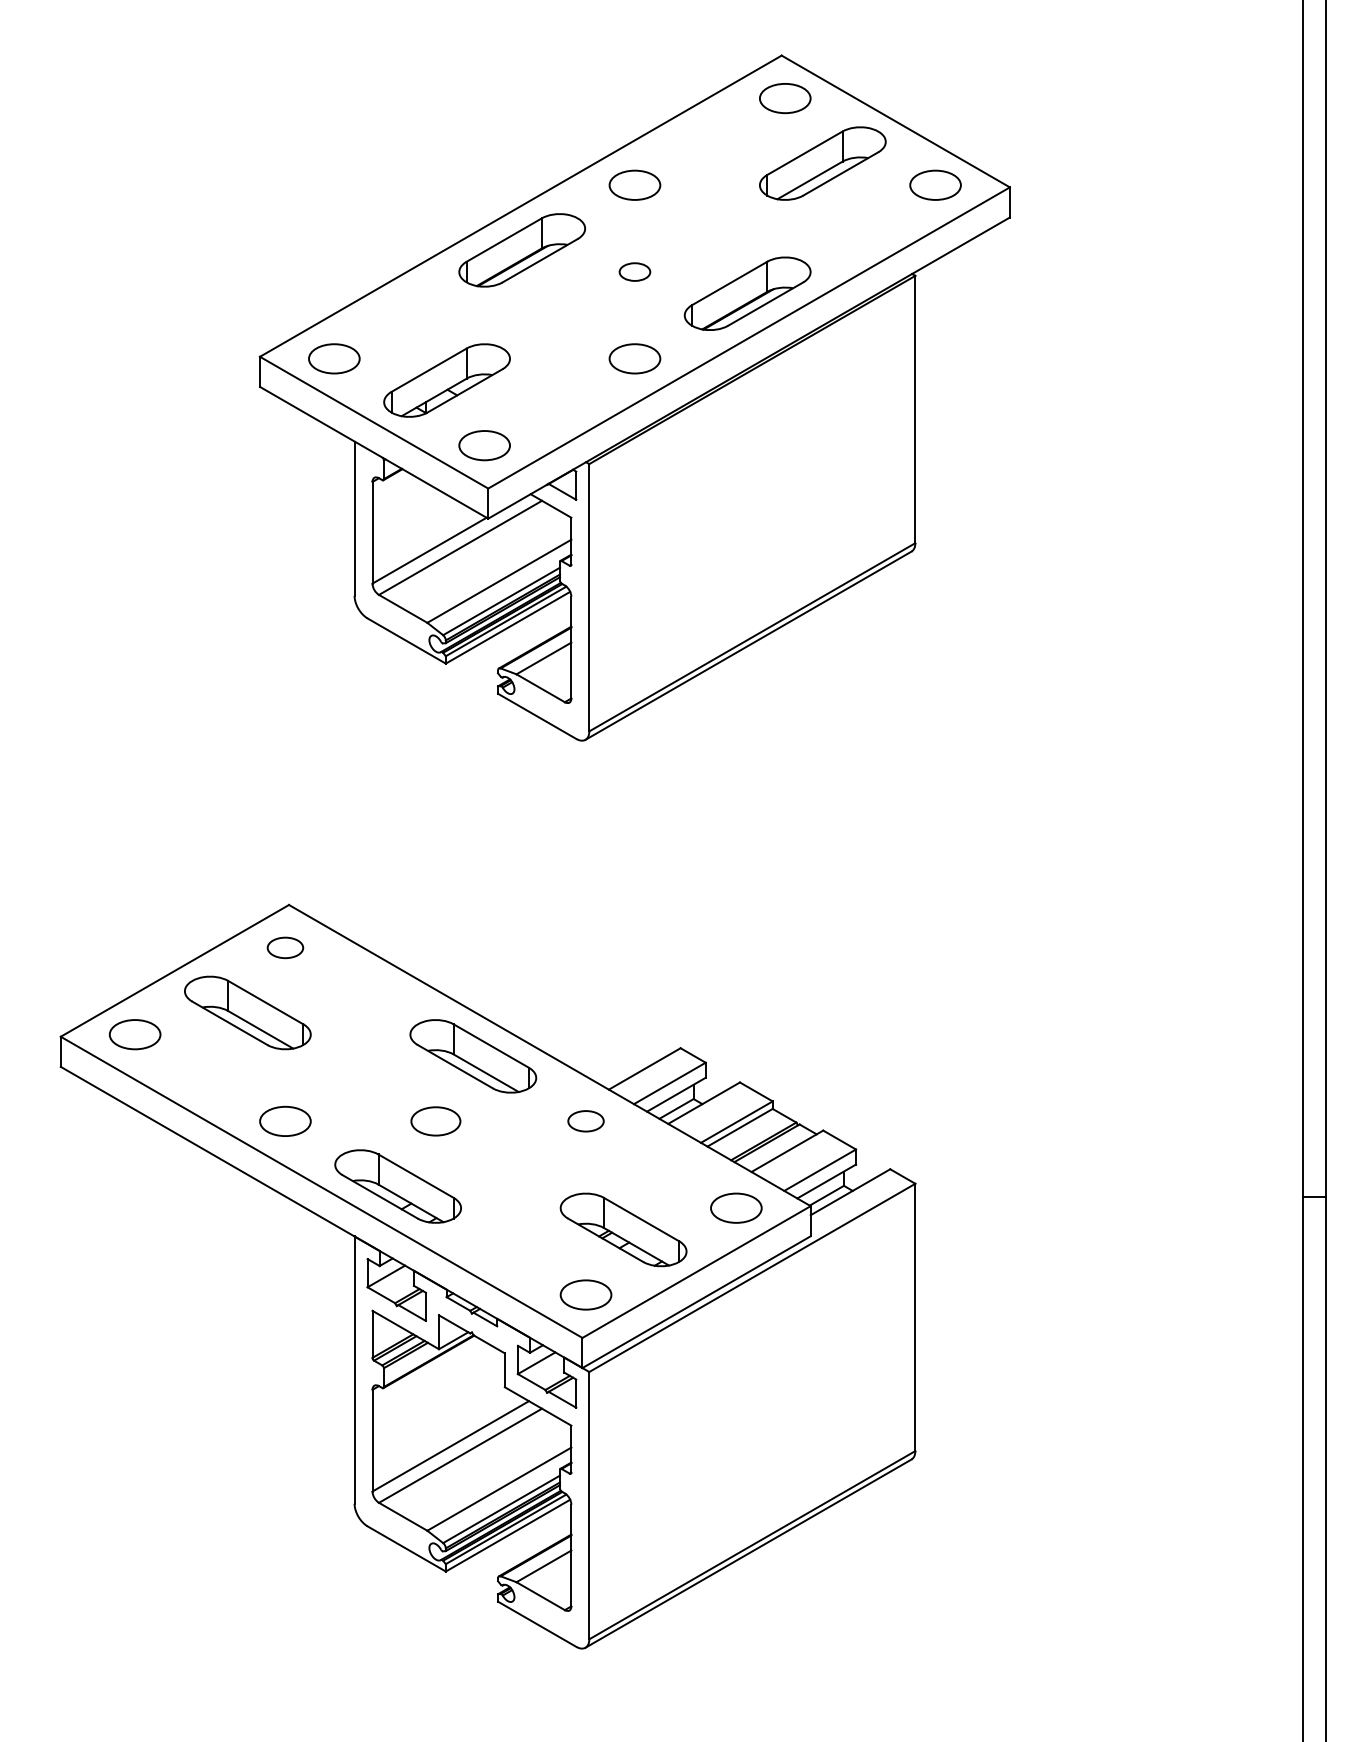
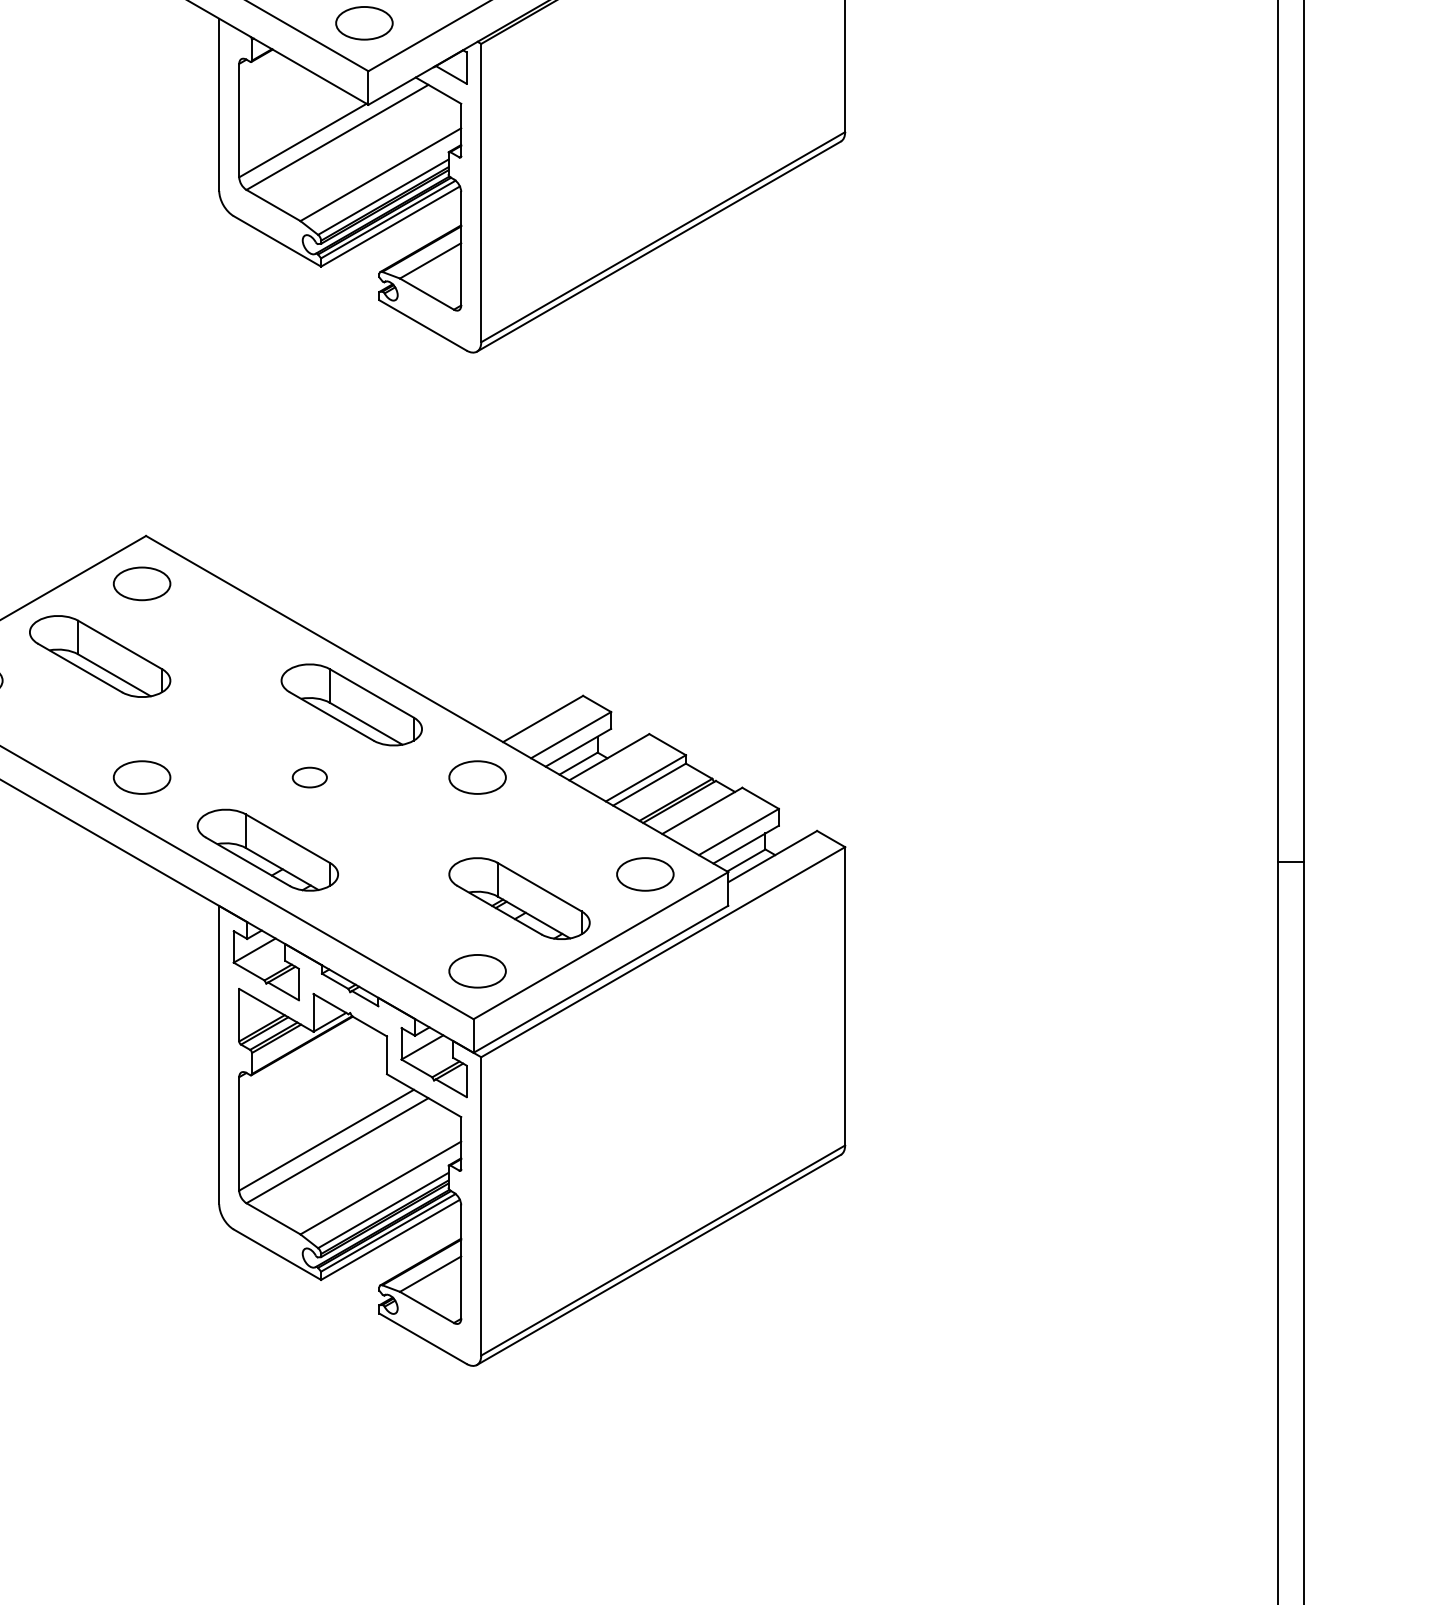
part: (285, 947) -> (142, 583), size x1.43
part: (585, 1120) -> (476, 776), size x1.43
part: (435, 1121) -> (309, 777), size x0.62

